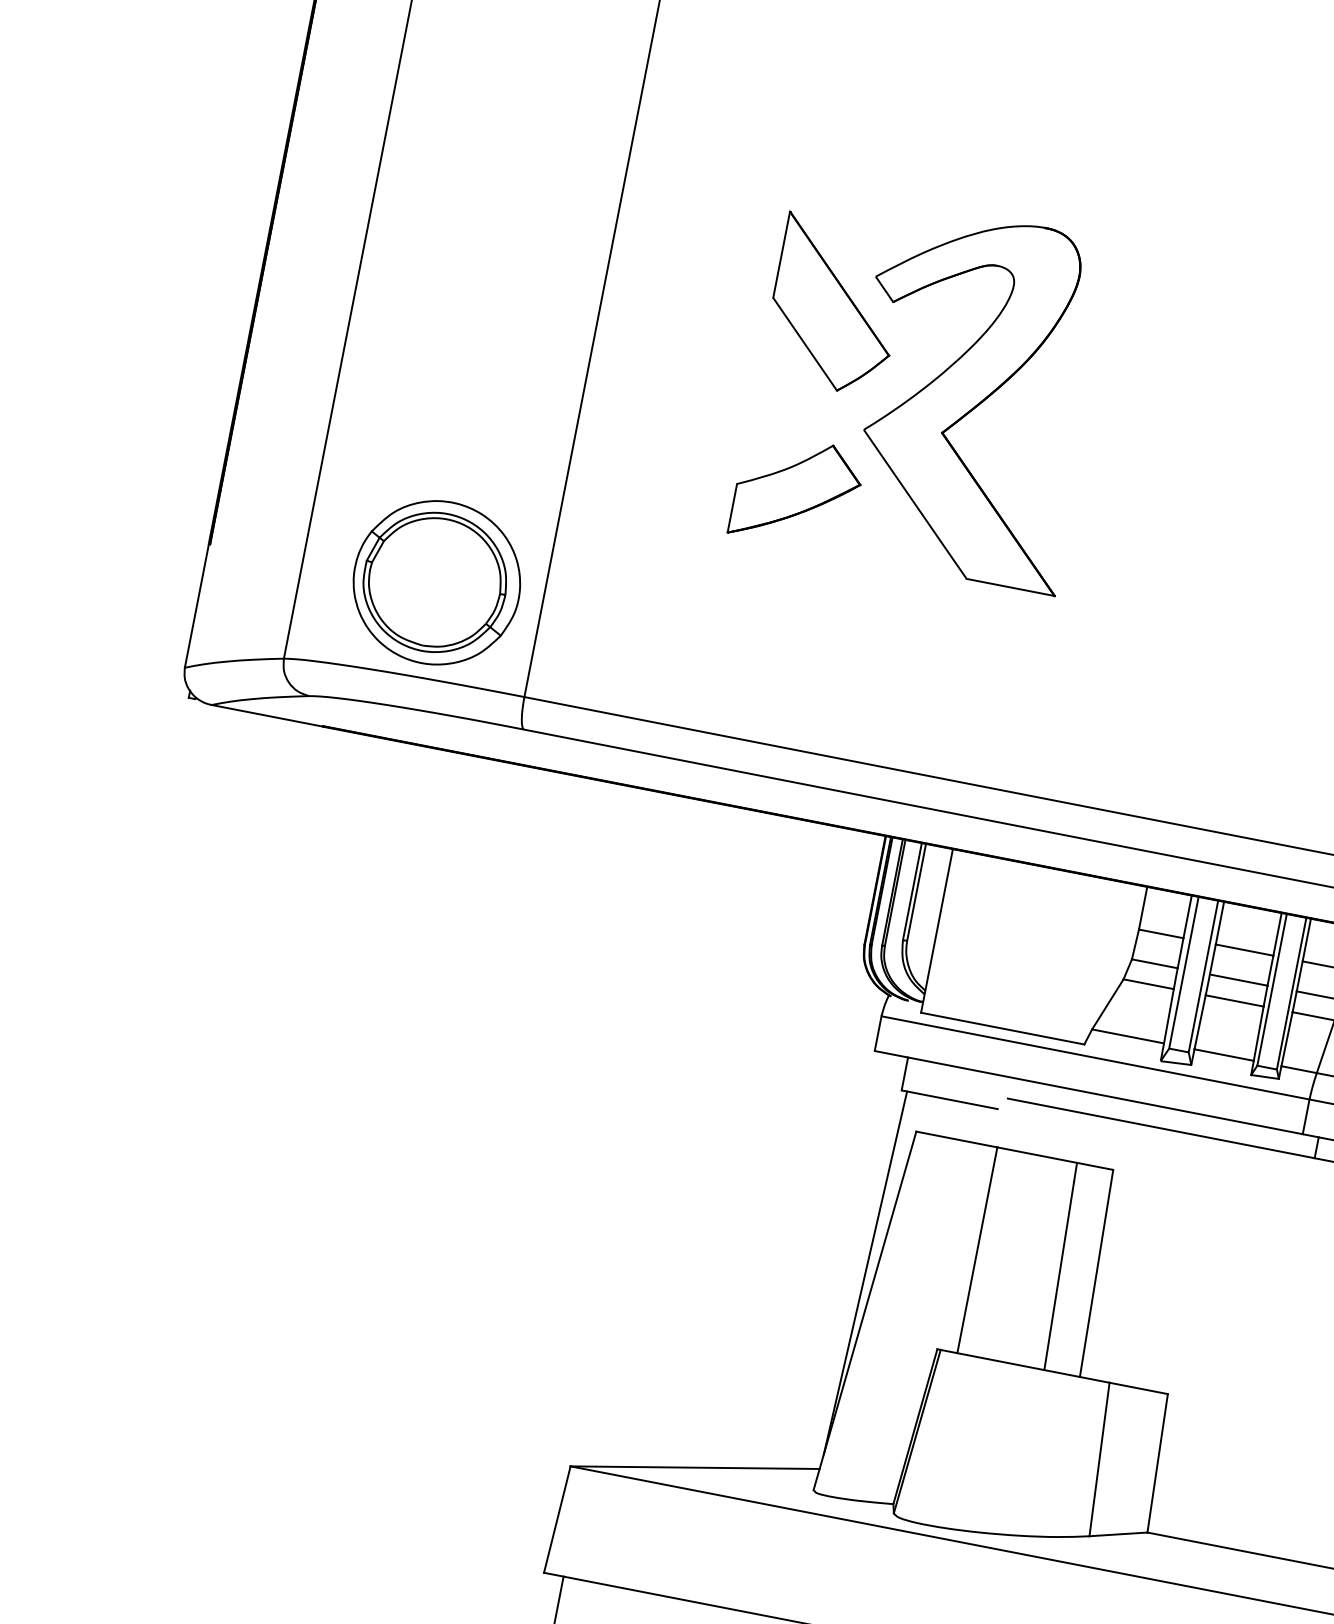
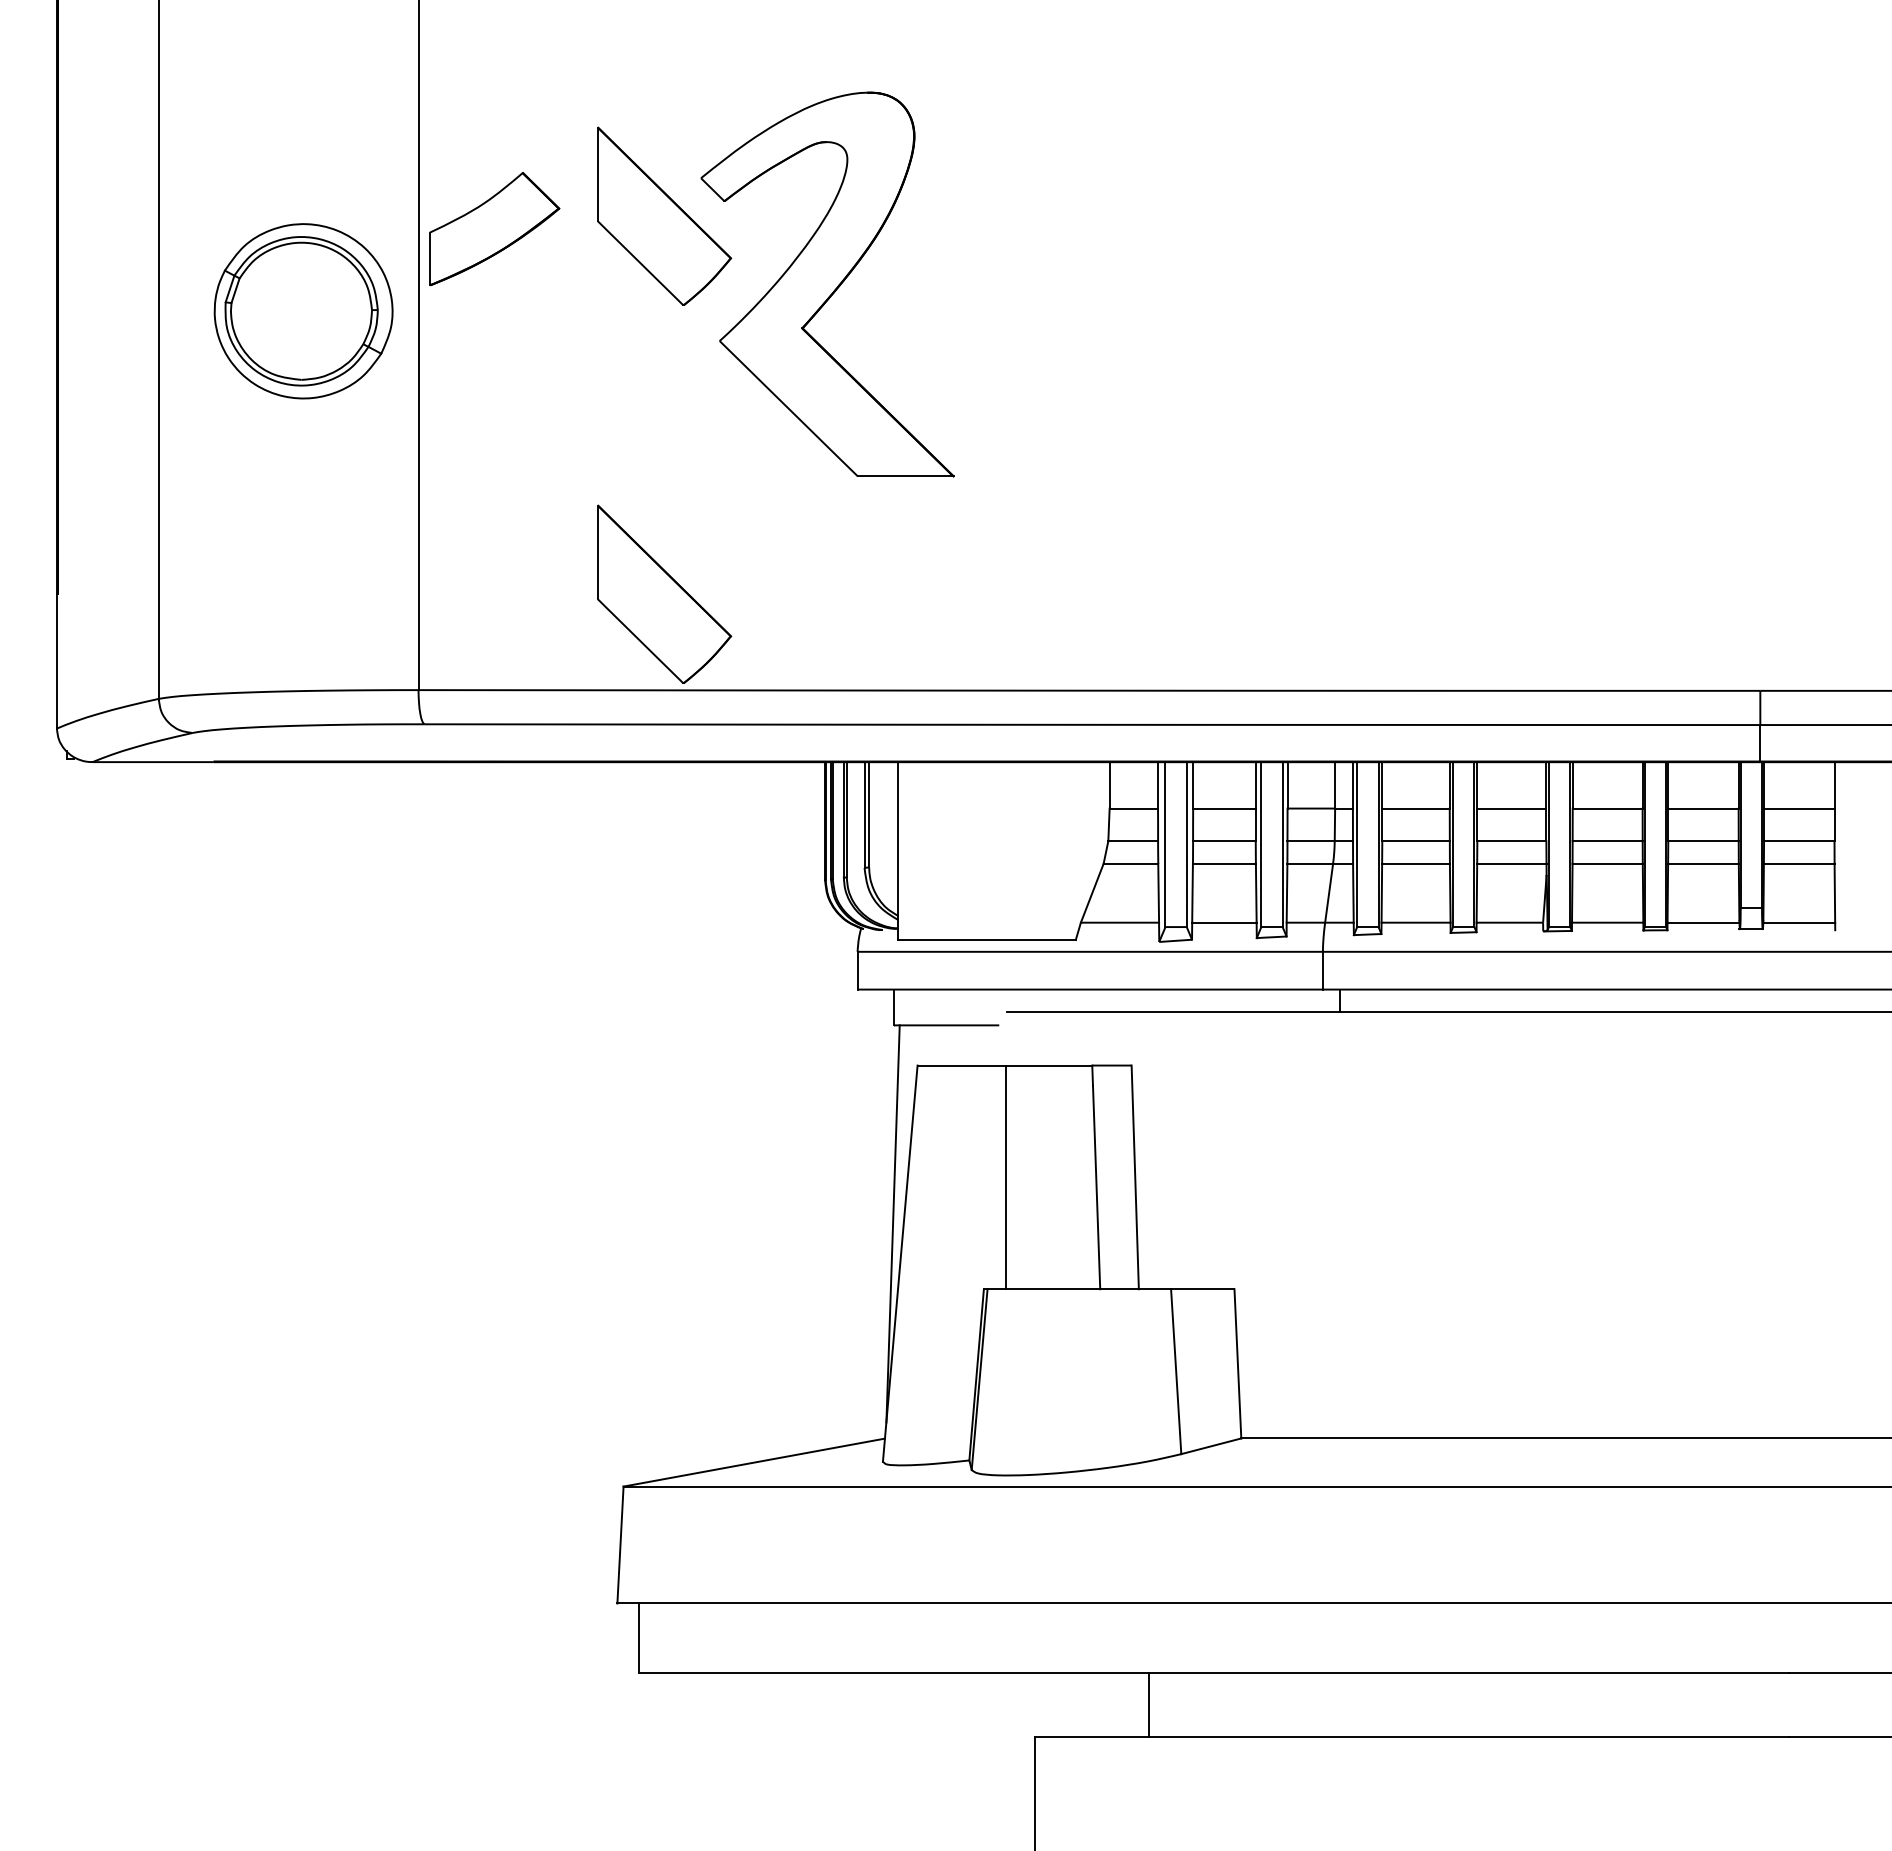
part: (797, 492) -> (494, 229), moved
part: (436, 583) -> (303, 311), moved
part: (767, 652) -> (664, 593), added

